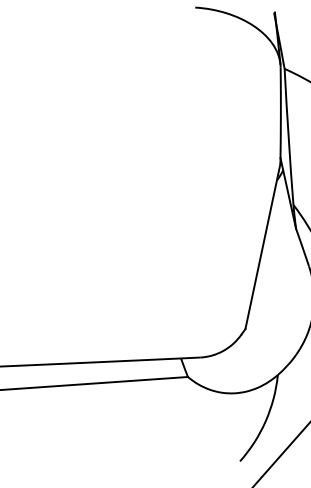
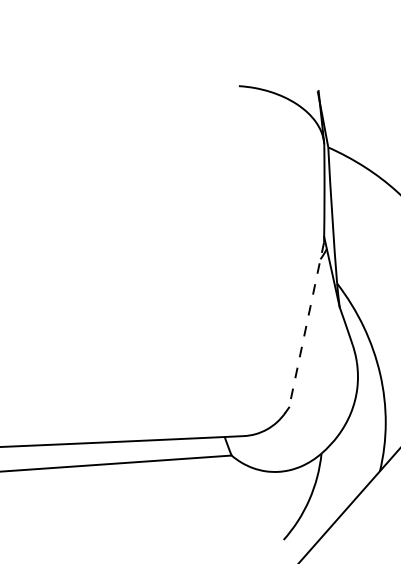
line: (262, 246) -> (306, 325), solid -> dashed

